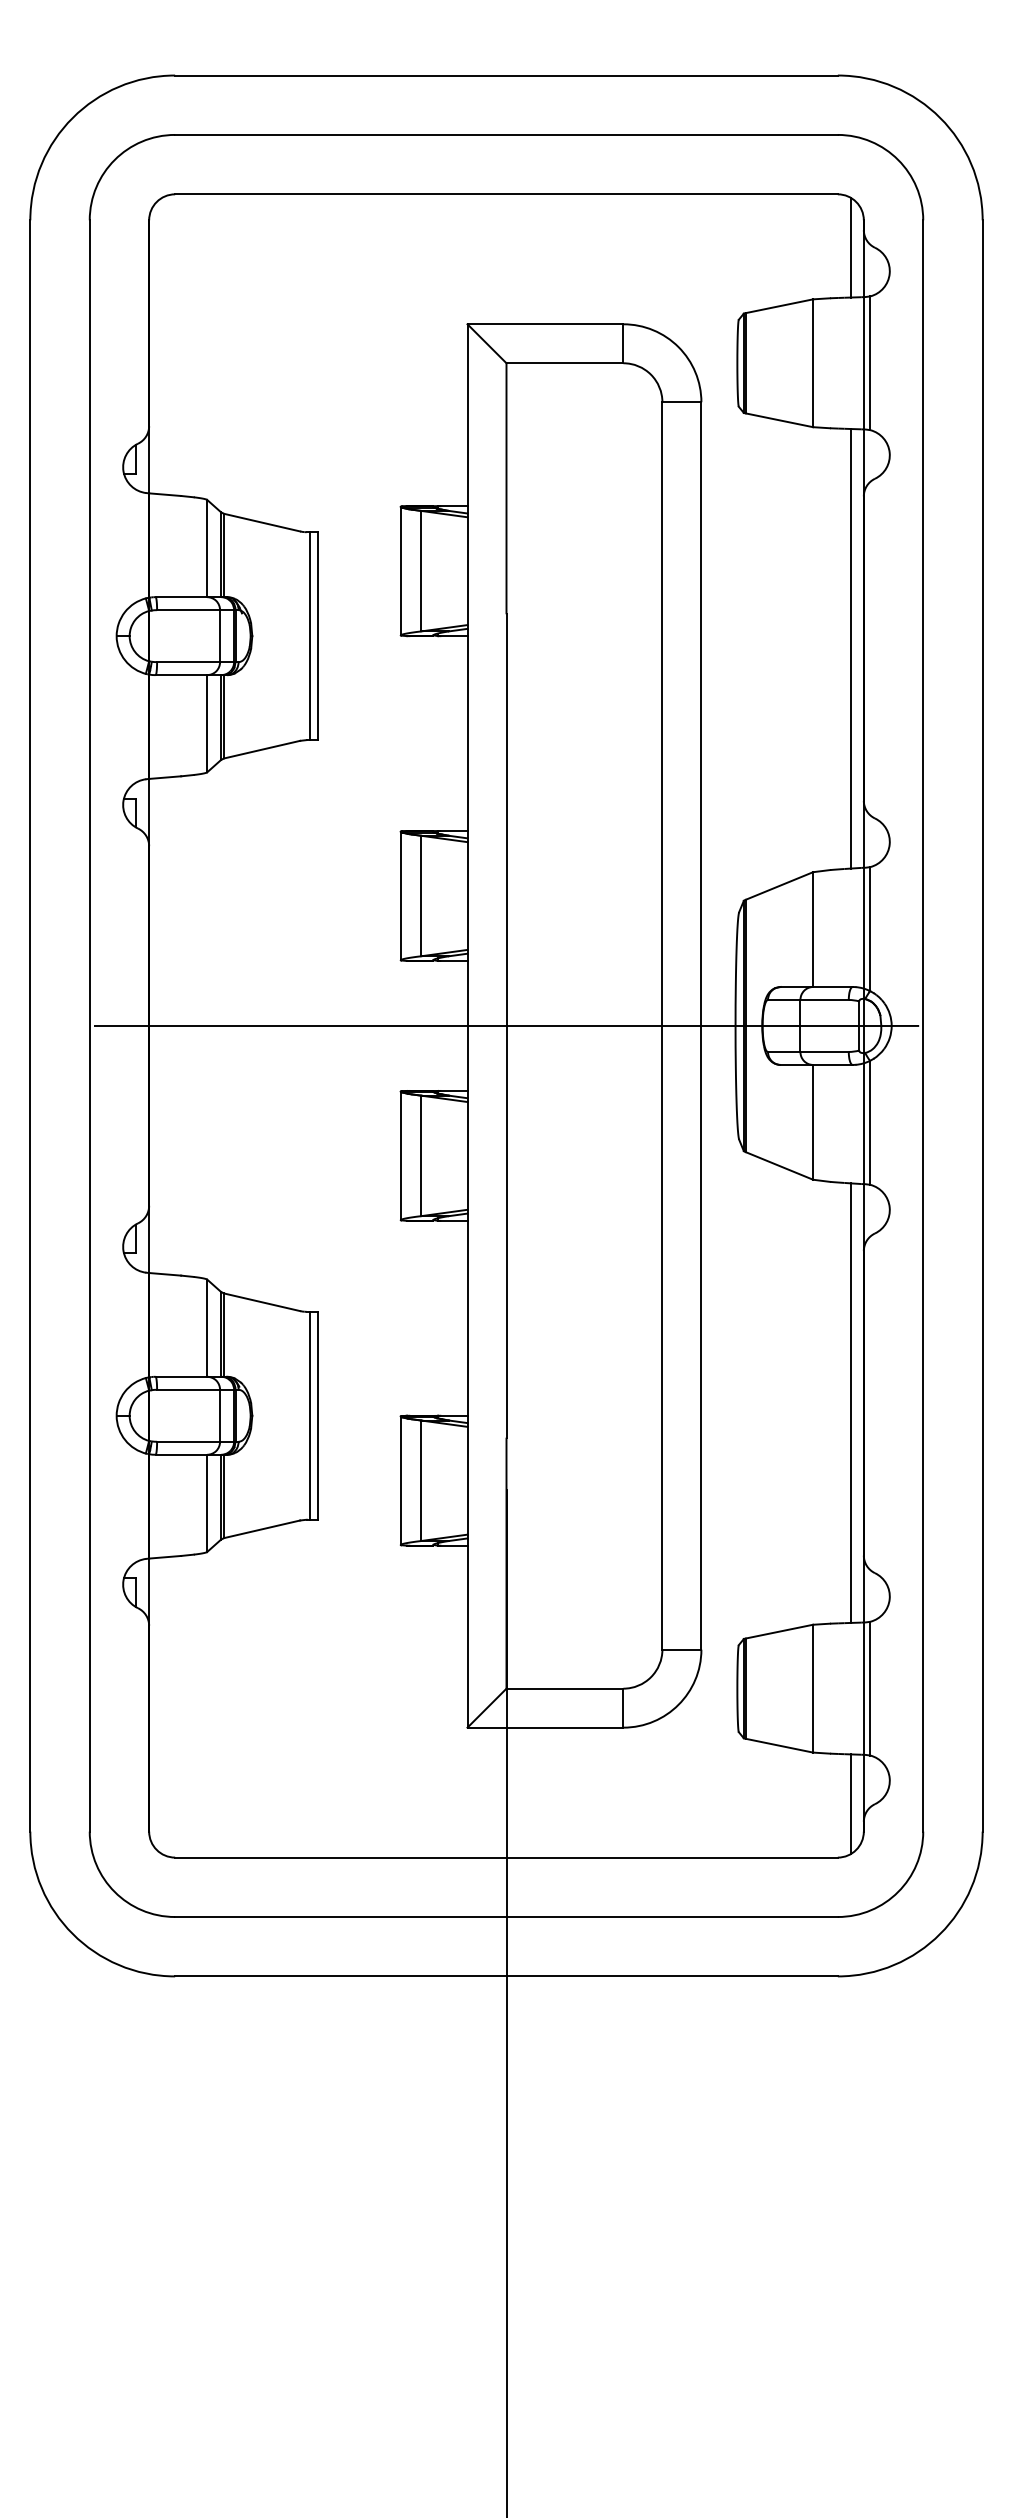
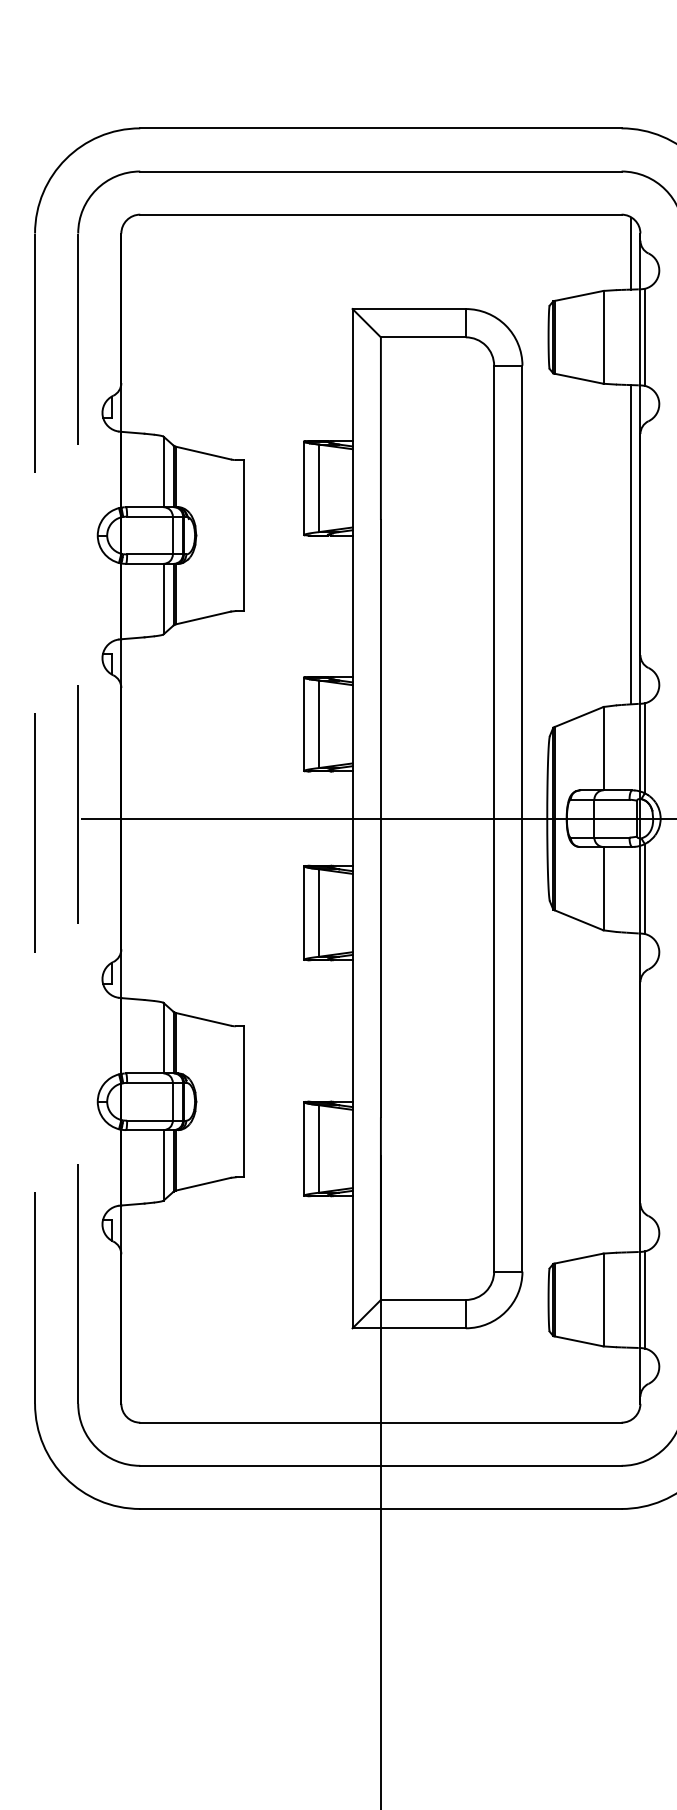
line: (309, 636) -> (237, 535), removed
line: (30, 1025) -> (35, 818), solid -> dashed
line: (89, 1025) -> (78, 818), solid -> dashed
line: (850, 1402) -> (630, 1092), removed
line: (309, 1415) -> (237, 1101), removed
line: (850, 1803) -> (630, 1383), removed

